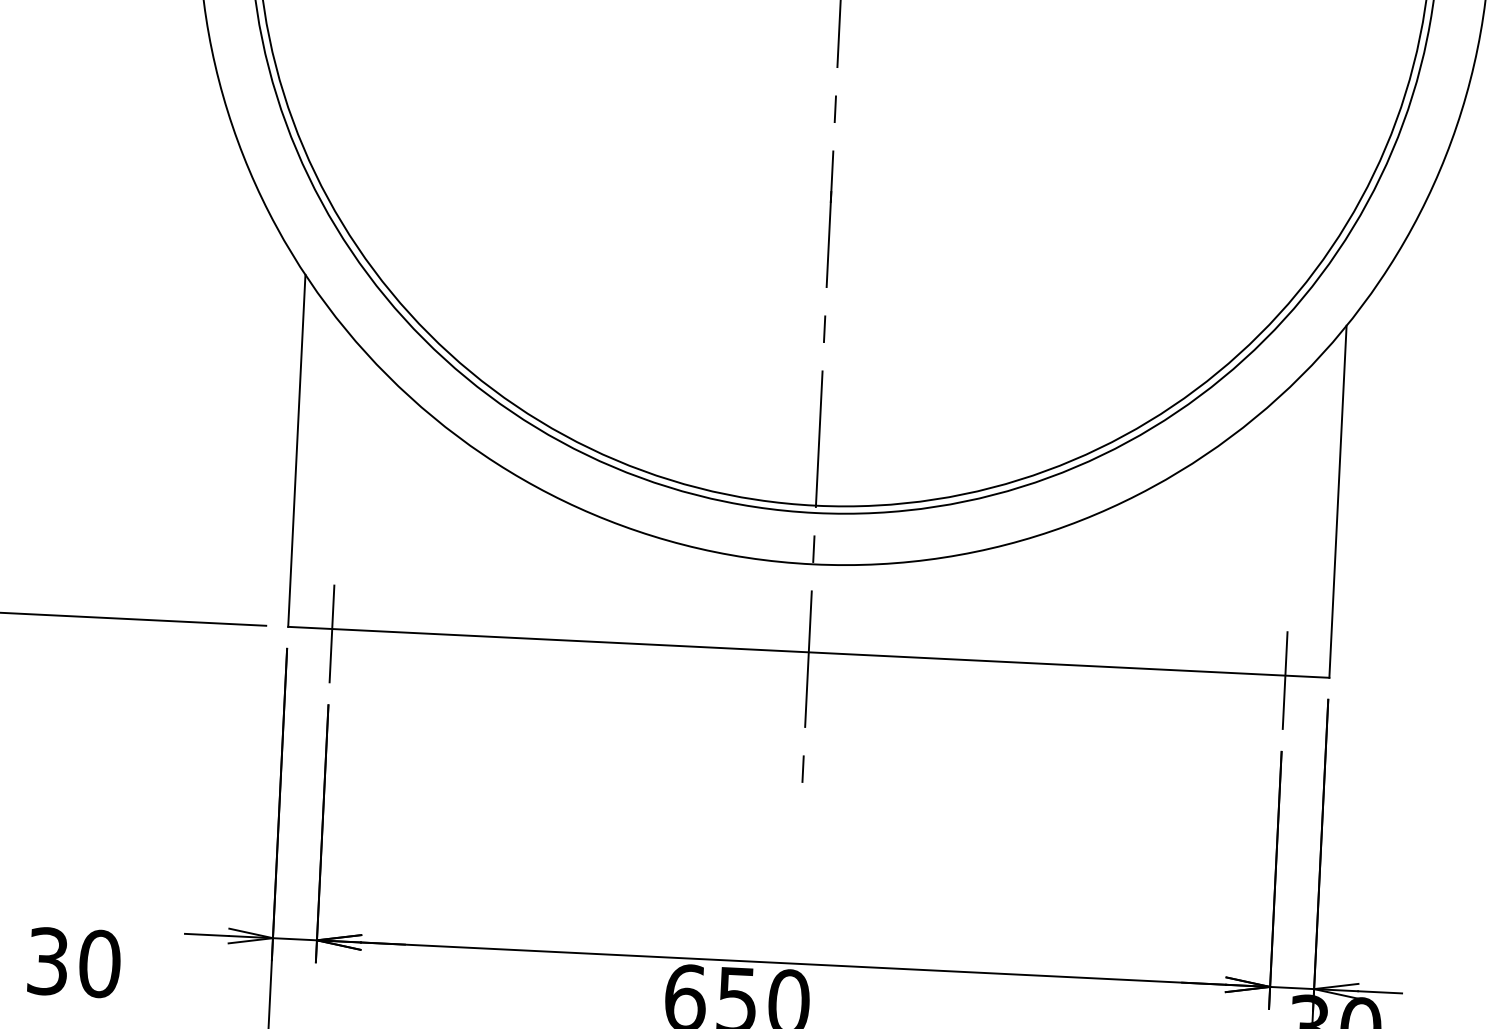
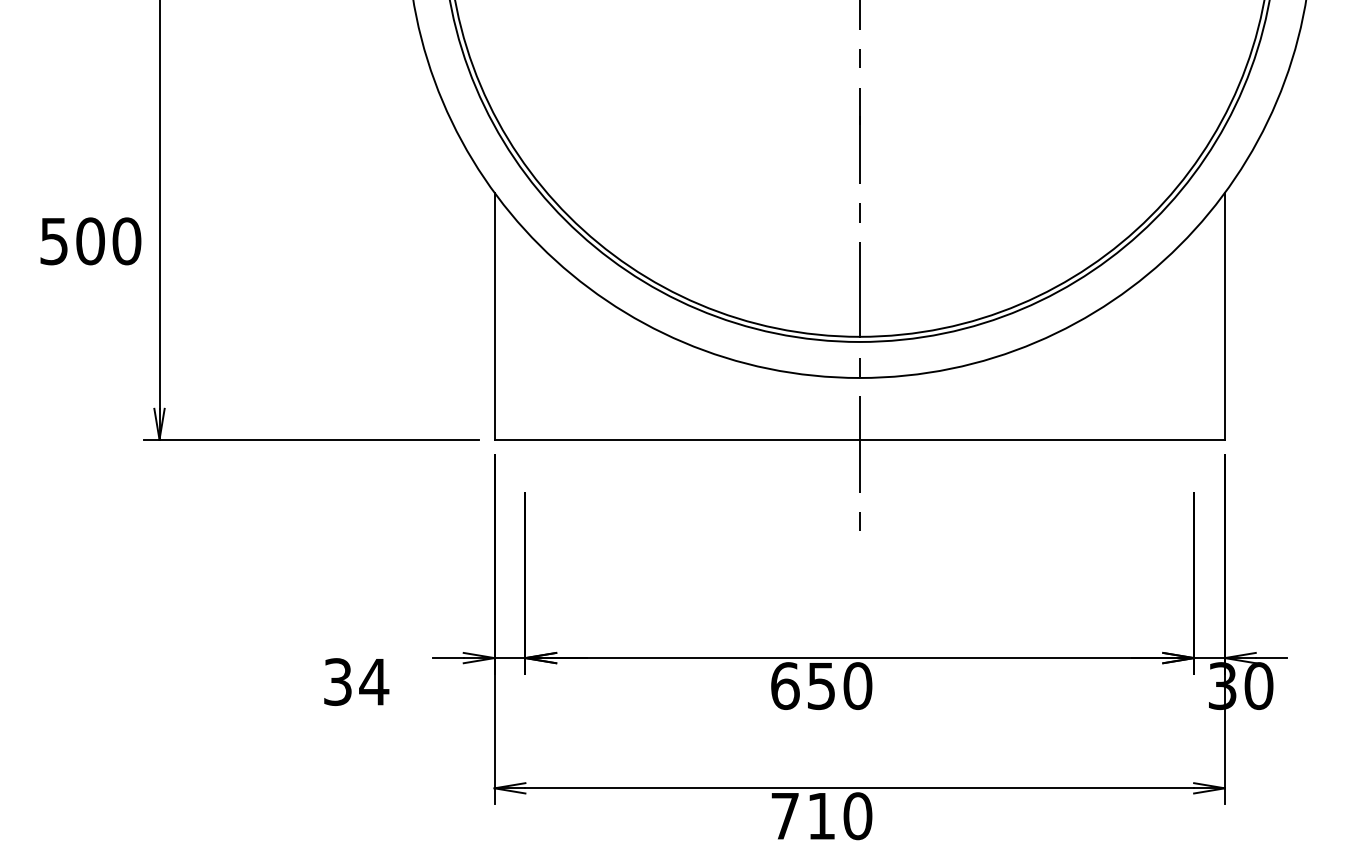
line: (332, 633) -> (525, 442), removed
line: (1285, 679) -> (1194, 442), removed
text: (100, 963) -> (374, 681), 30 -> 34

